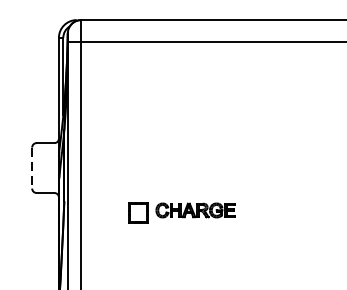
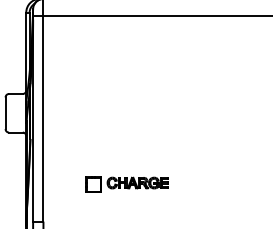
line: (32, 168) -> (5, 113), dashed -> solid
part: (180, 212) -> (126, 184), moved

